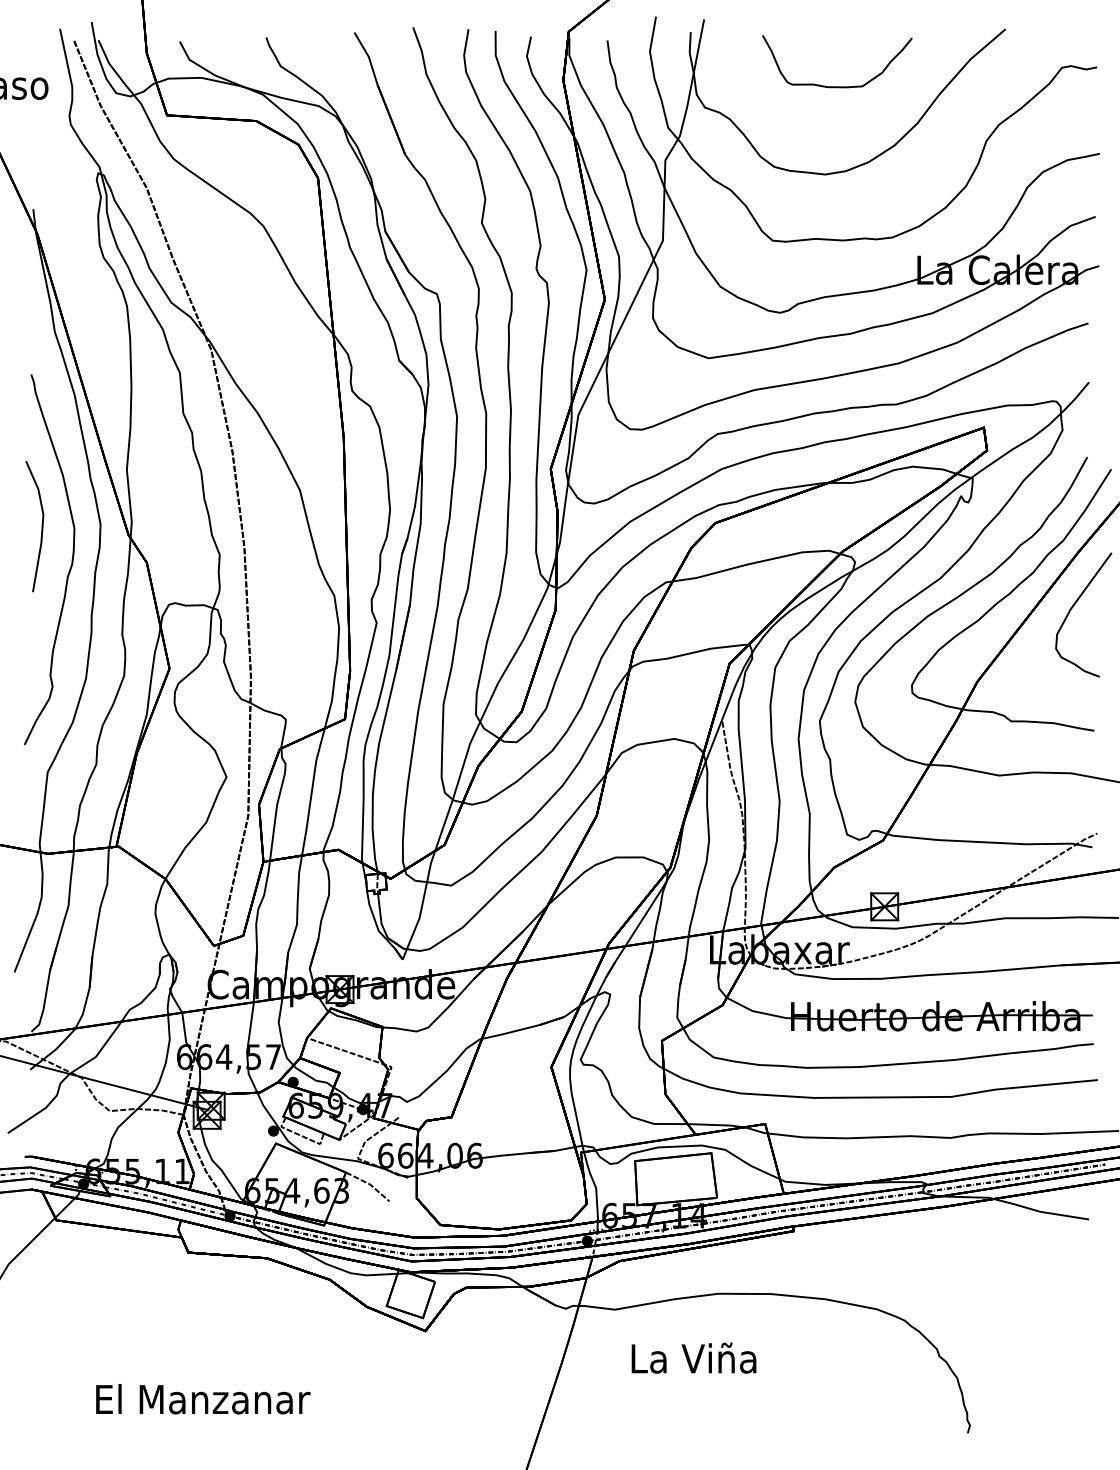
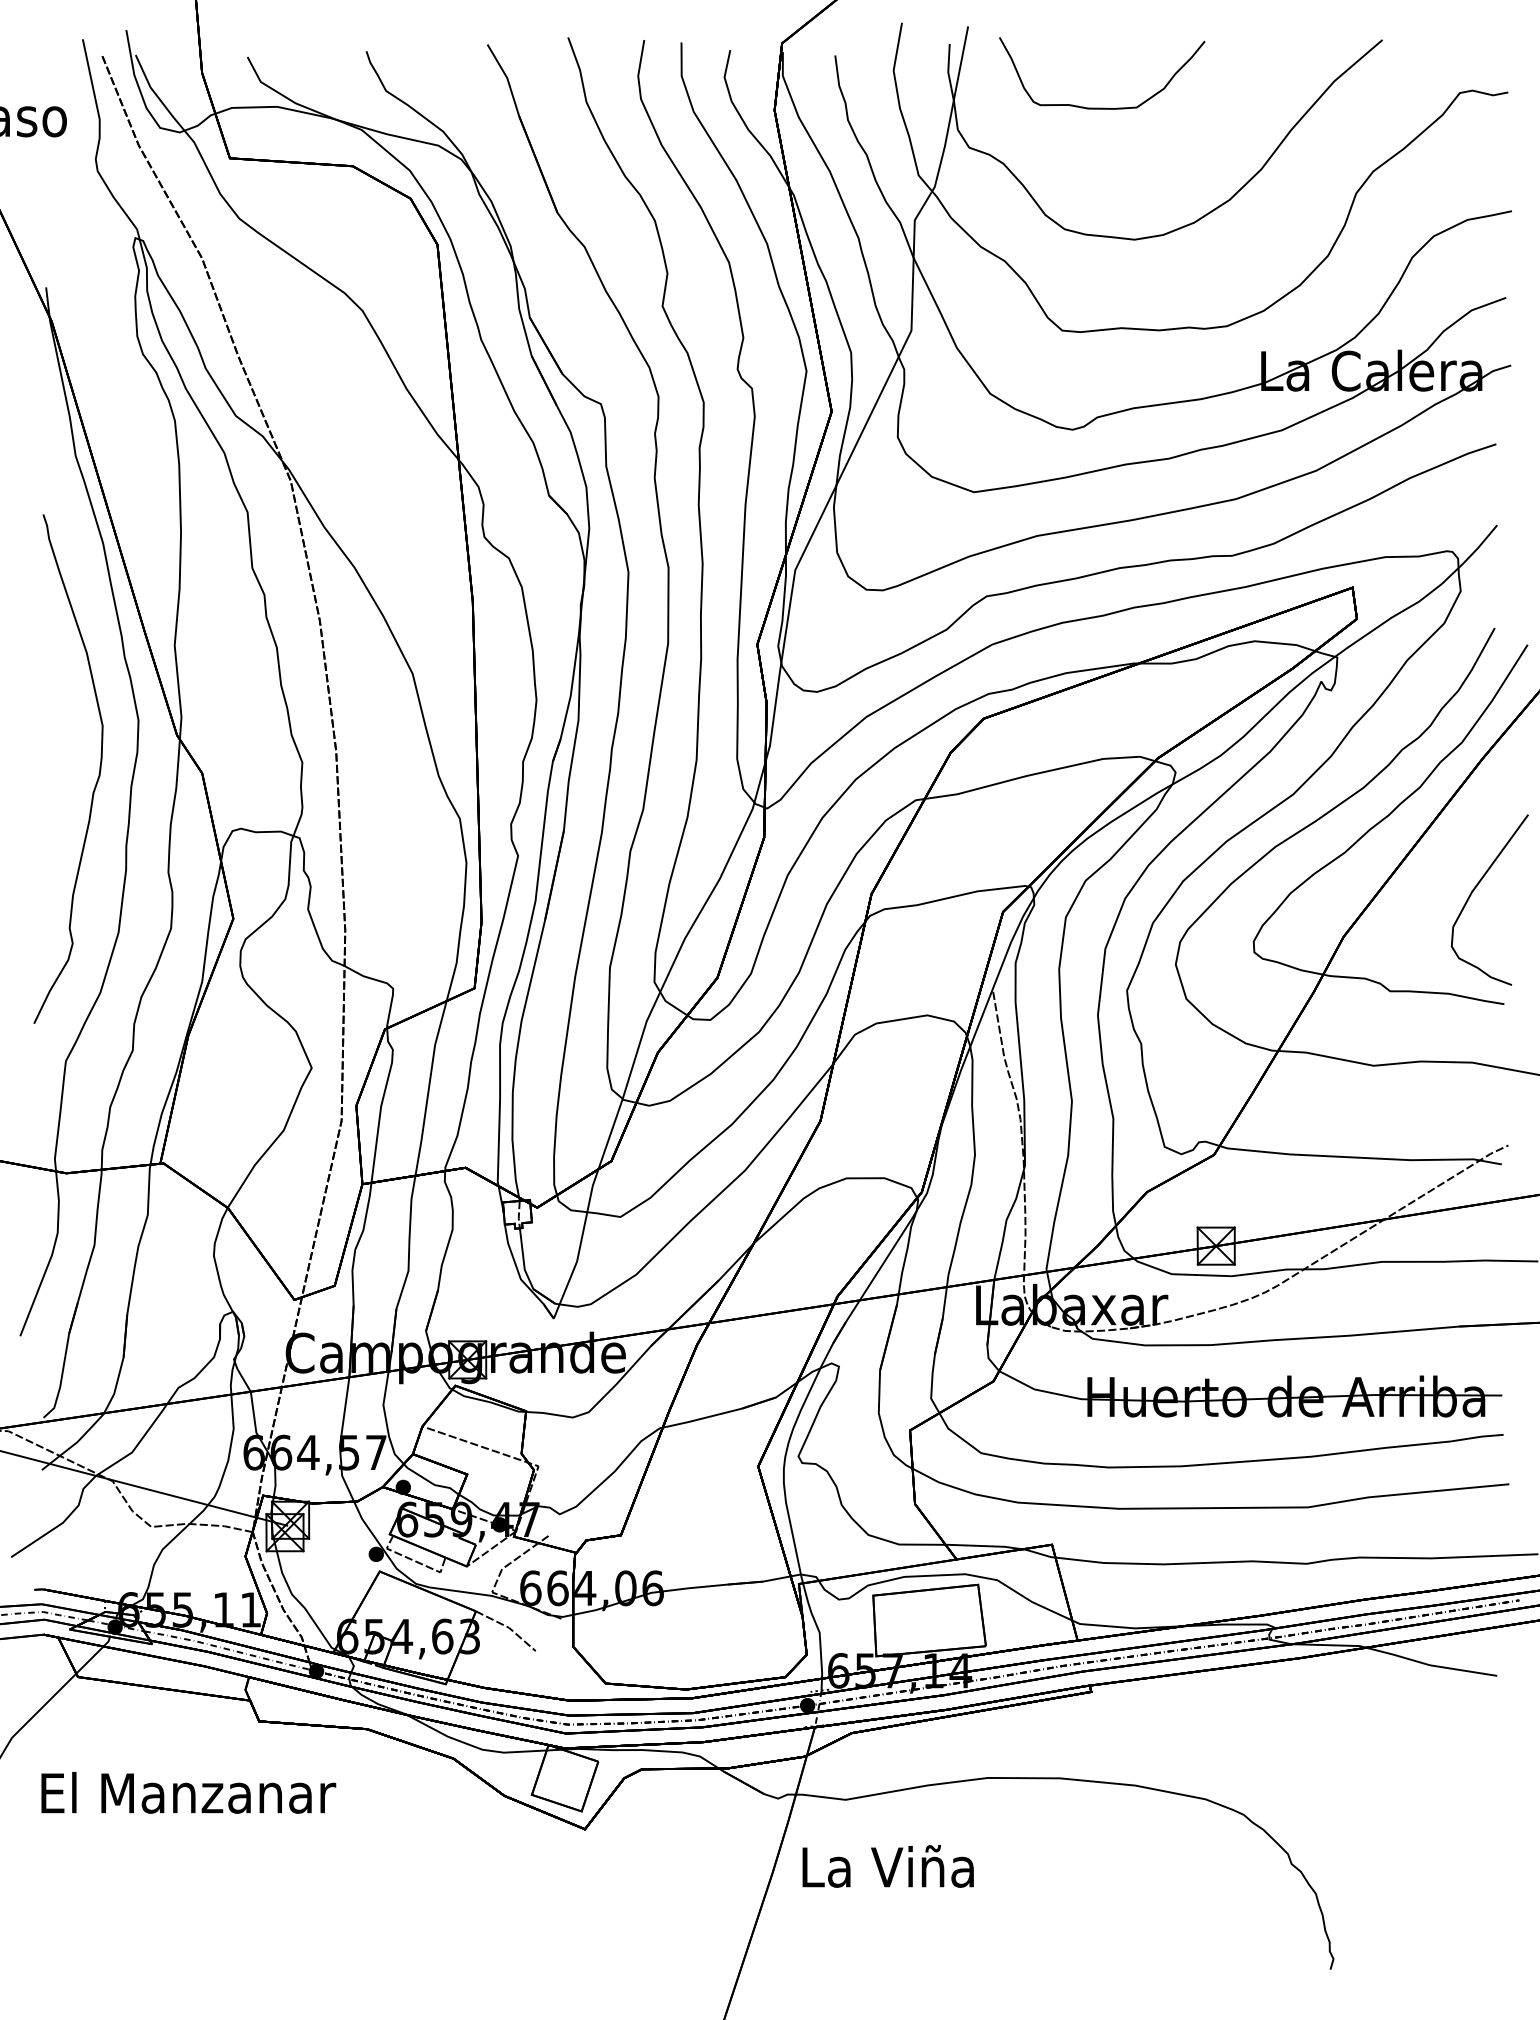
curve: (837, 86) -> (1102, 107), moved
line: (41, 527) -> (57, 724), removed
curve: (1073, 607) -> (1475, 889), moved
text: (693, 1358) -> (887, 1866), moved
text: (203, 1398) -> (188, 1792), moved

